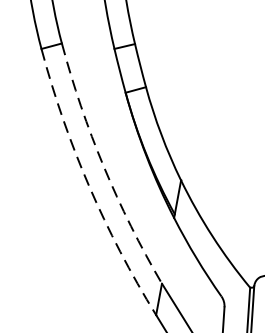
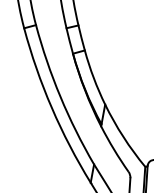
arc: (104, 166) -> (60, 96), dashed -> solid
arc: (88, 185) -> (51, 107), dashed -> solid

